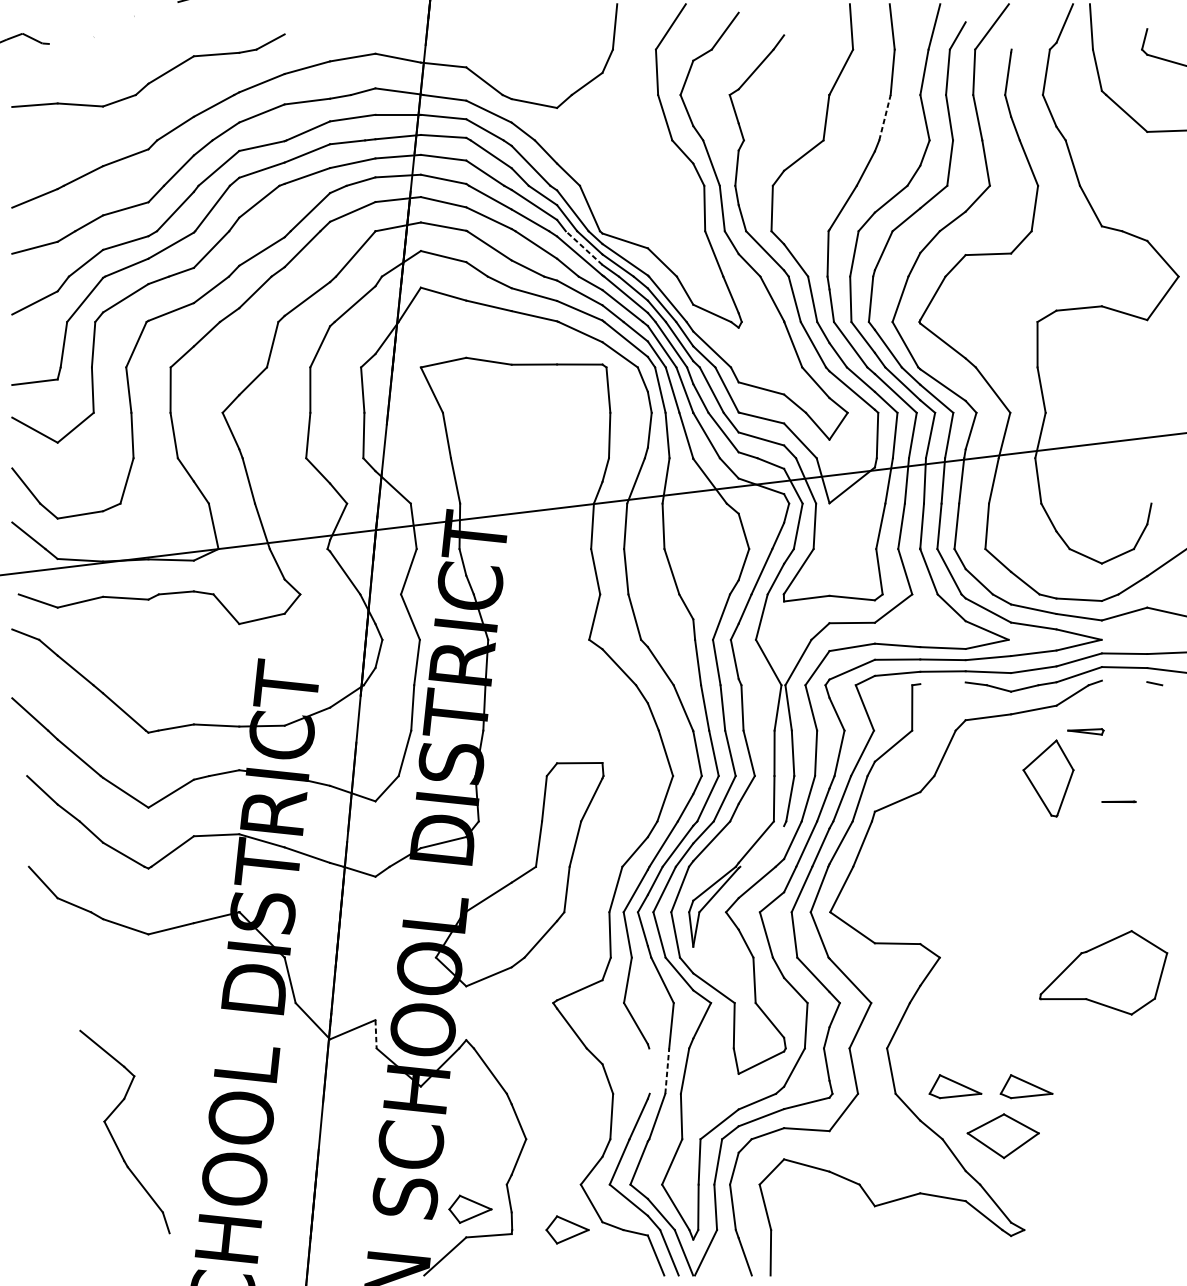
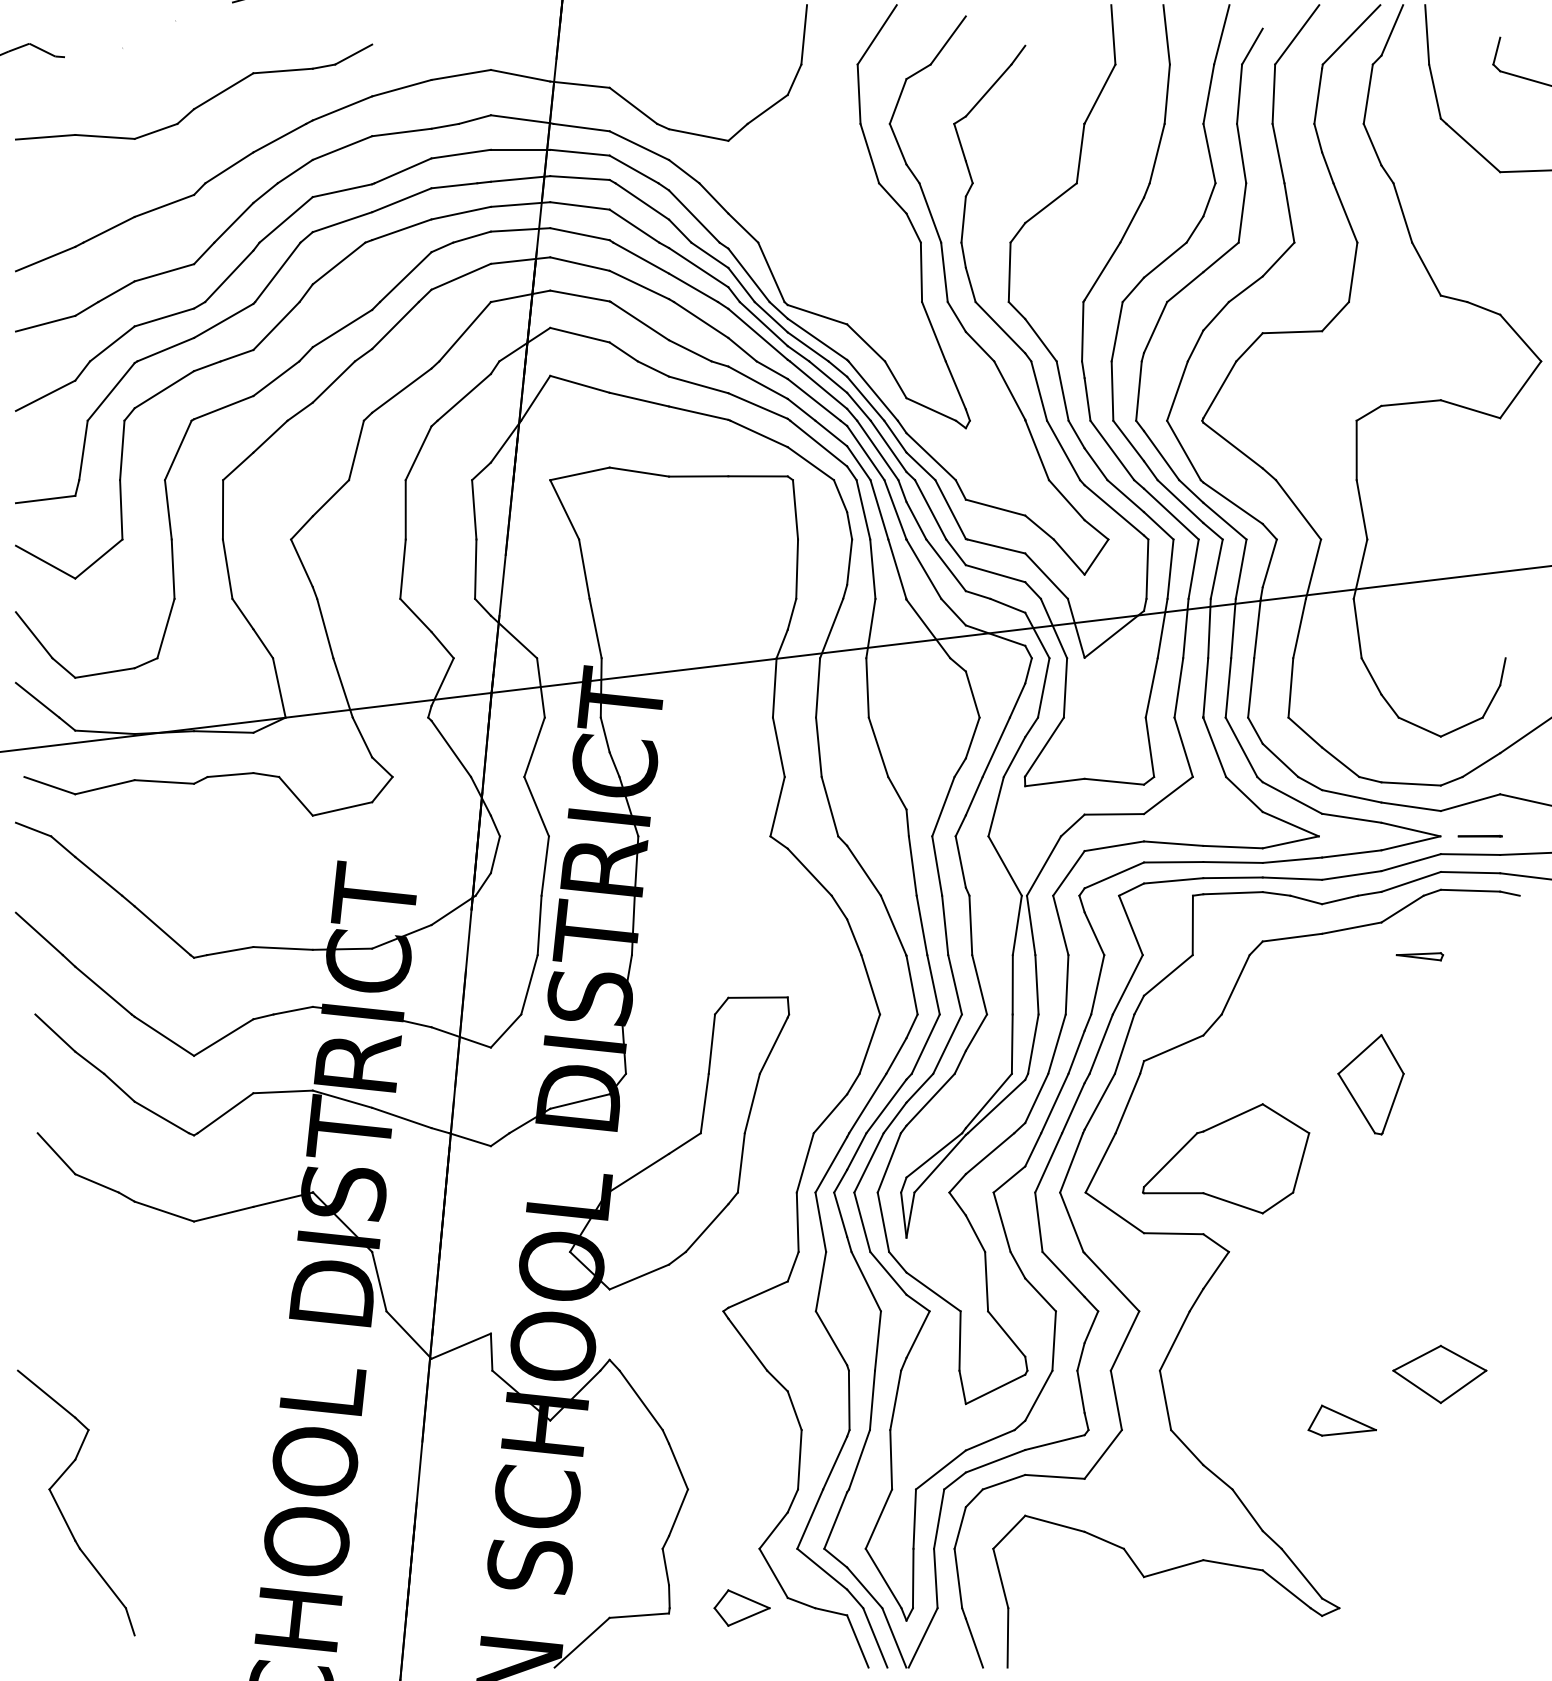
line: (1033, 26) -> (1351, 34), added
line: (885, 117) -> (1157, 153), dashed -> solid
line: (583, 248) -> (763, 324), dashed -> solid
line: (1124, 681) -> (1470, 890), added
line: (942, 683) -> (1232, 893), added
part: (1048, 778) -> (1370, 1084), moved
line: (1118, 801) -> (1479, 835), moved
line: (762, 846) -> (996, 1106), added
part: (1103, 972) -> (1226, 1158), moved
line: (375, 1034) -> (491, 1352), dashed -> solid
line: (648, 1071) -> (848, 1400), added
line: (667, 1071) -> (872, 1400), dashed -> solid
part: (954, 1086) -> (1248, 1420), removed
part: (1002, 1135) -> (1439, 1373), moved
part: (113, 1137) -> (61, 1510), moved
part: (470, 1208) -> (614, 1580), removed

